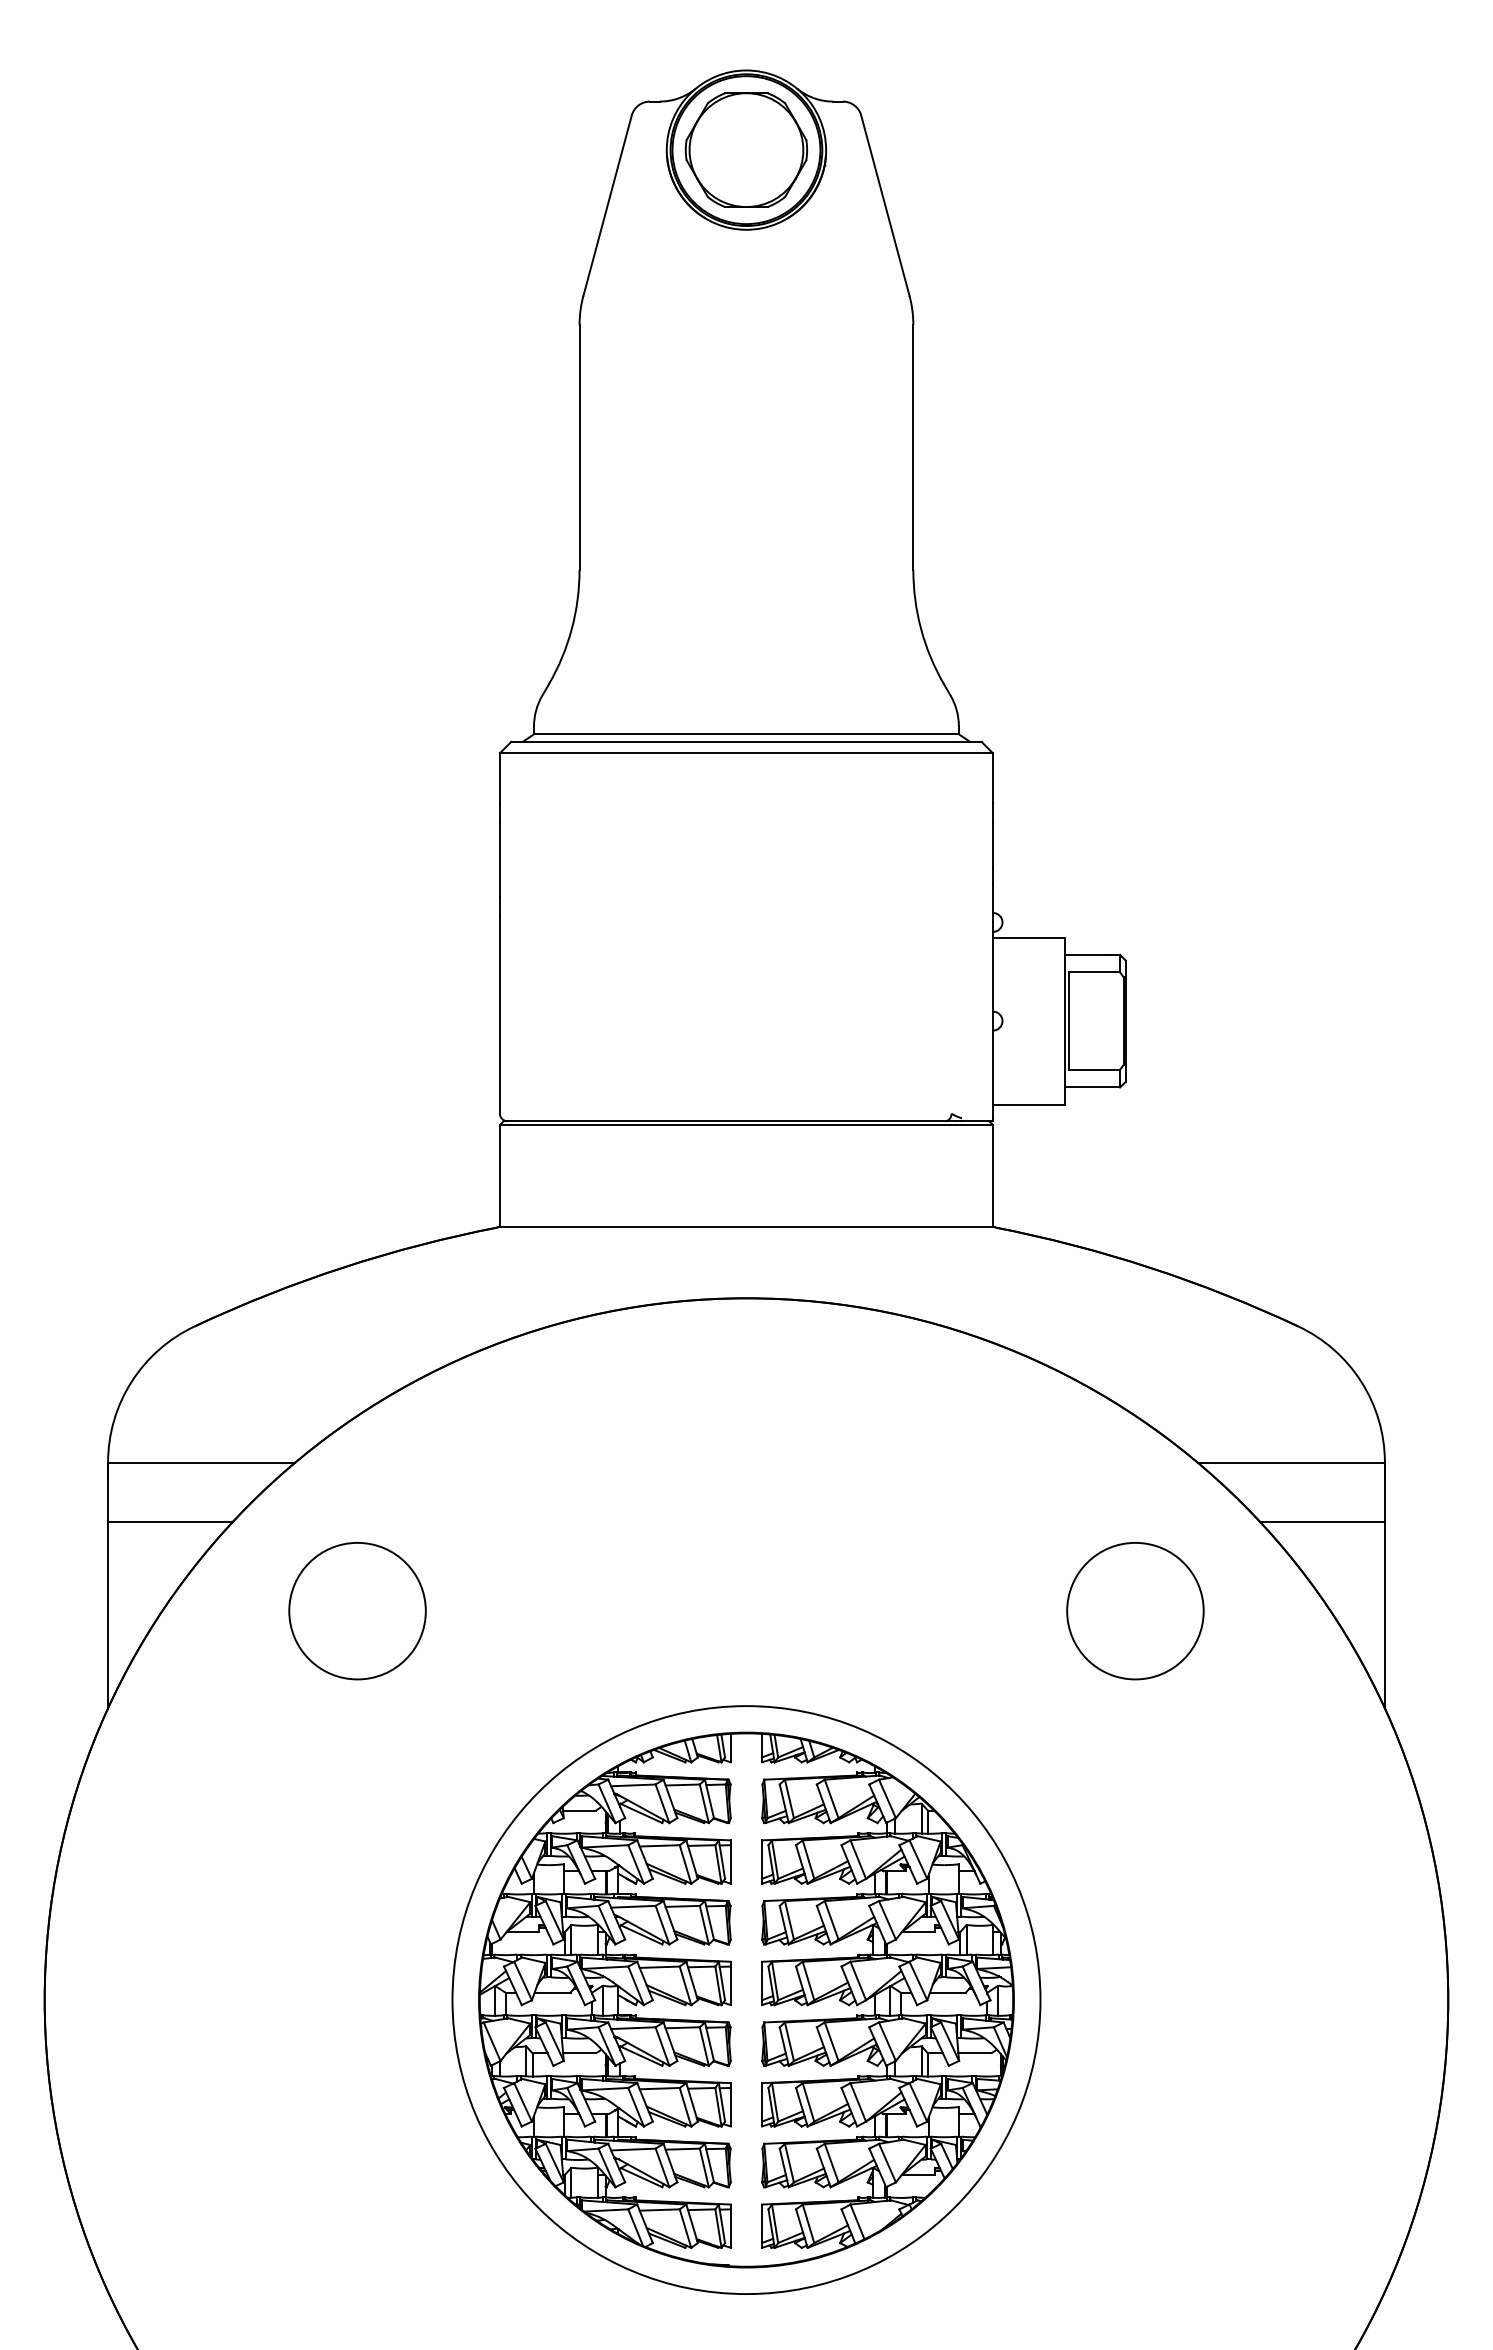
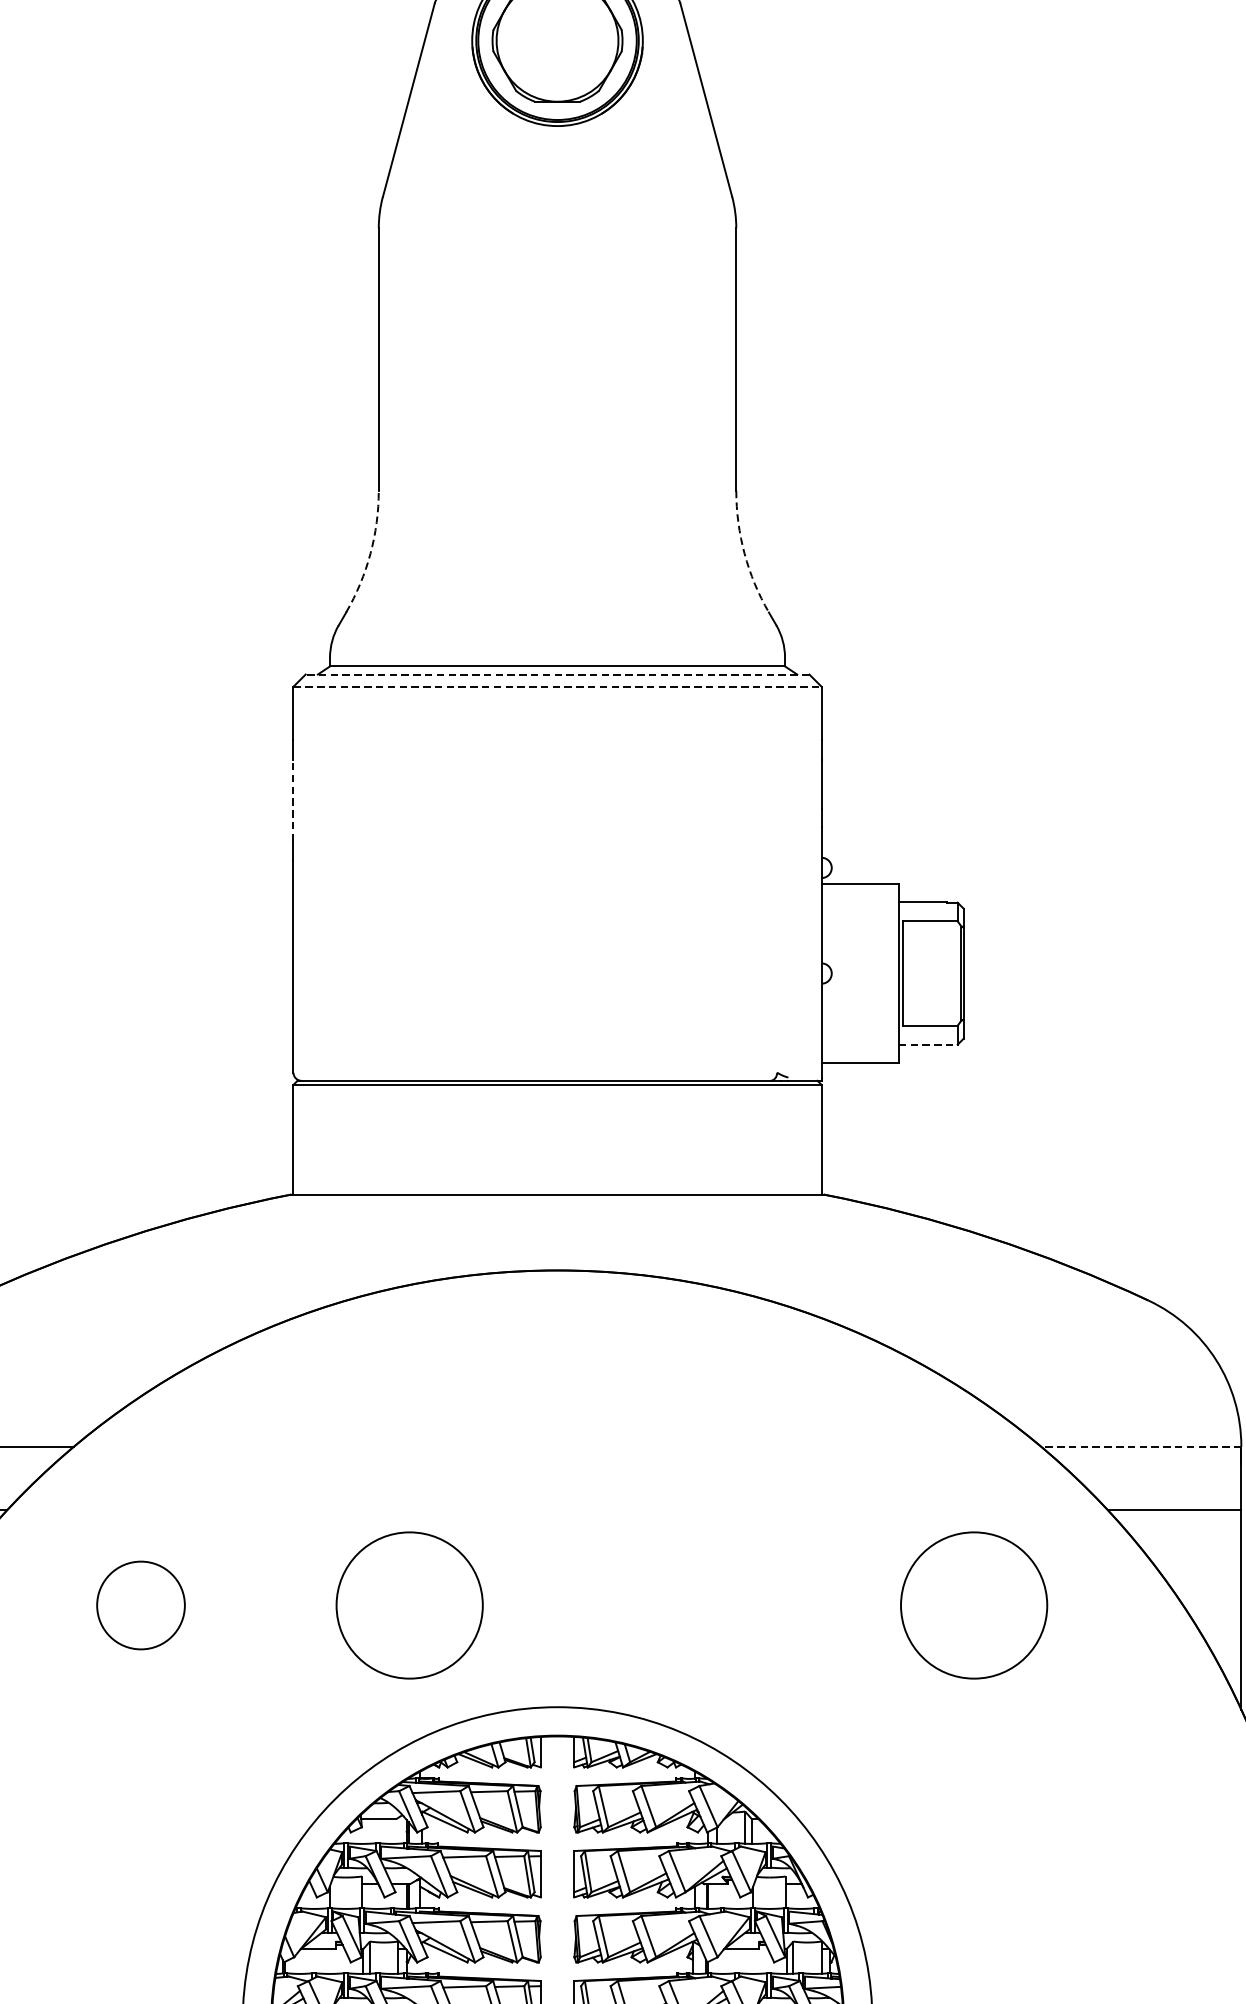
arc: (571, 629) -> (370, 554), solid -> dashed
arc: (921, 629) -> (745, 554), solid -> dashed
line: (745, 741) -> (556, 674), solid -> dashed
line: (746, 753) -> (557, 686), solid -> dashed
line: (499, 859) -> (293, 800), solid -> dashed
line: (1092, 1087) -> (928, 1044), solid -> dashed
line: (1291, 1462) -> (1141, 1446), solid -> dashed
circle: (357, 1610) -> (140, 1604), size x0.6
circle: (608, 1611) -> (409, 1605), added

